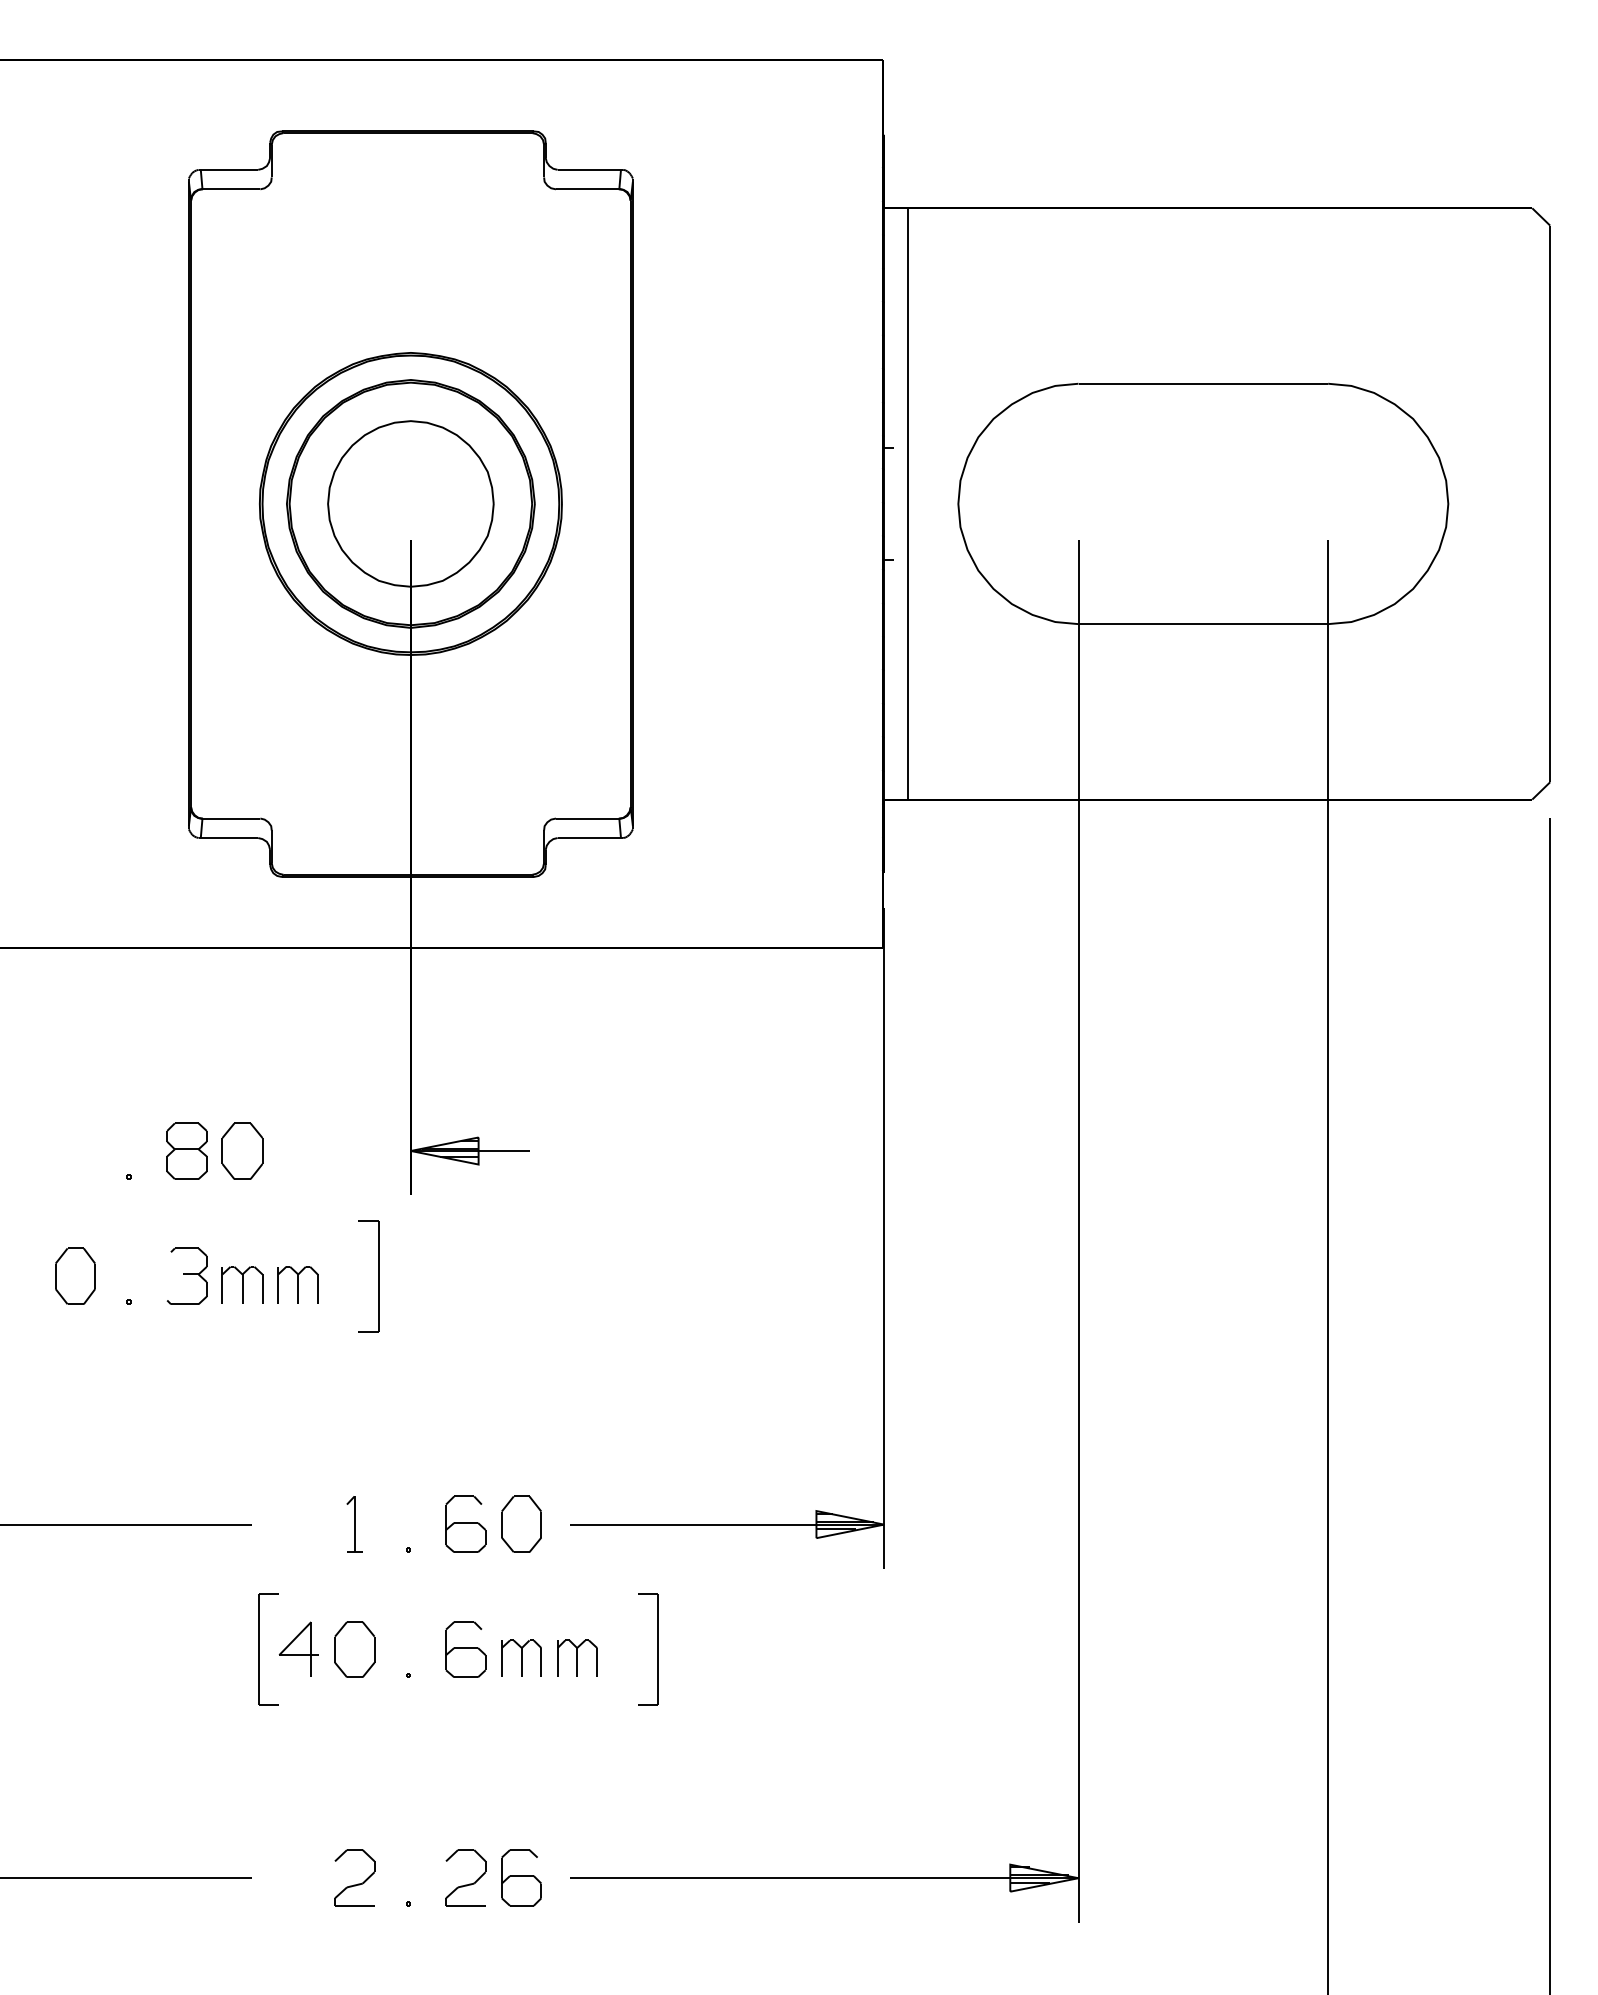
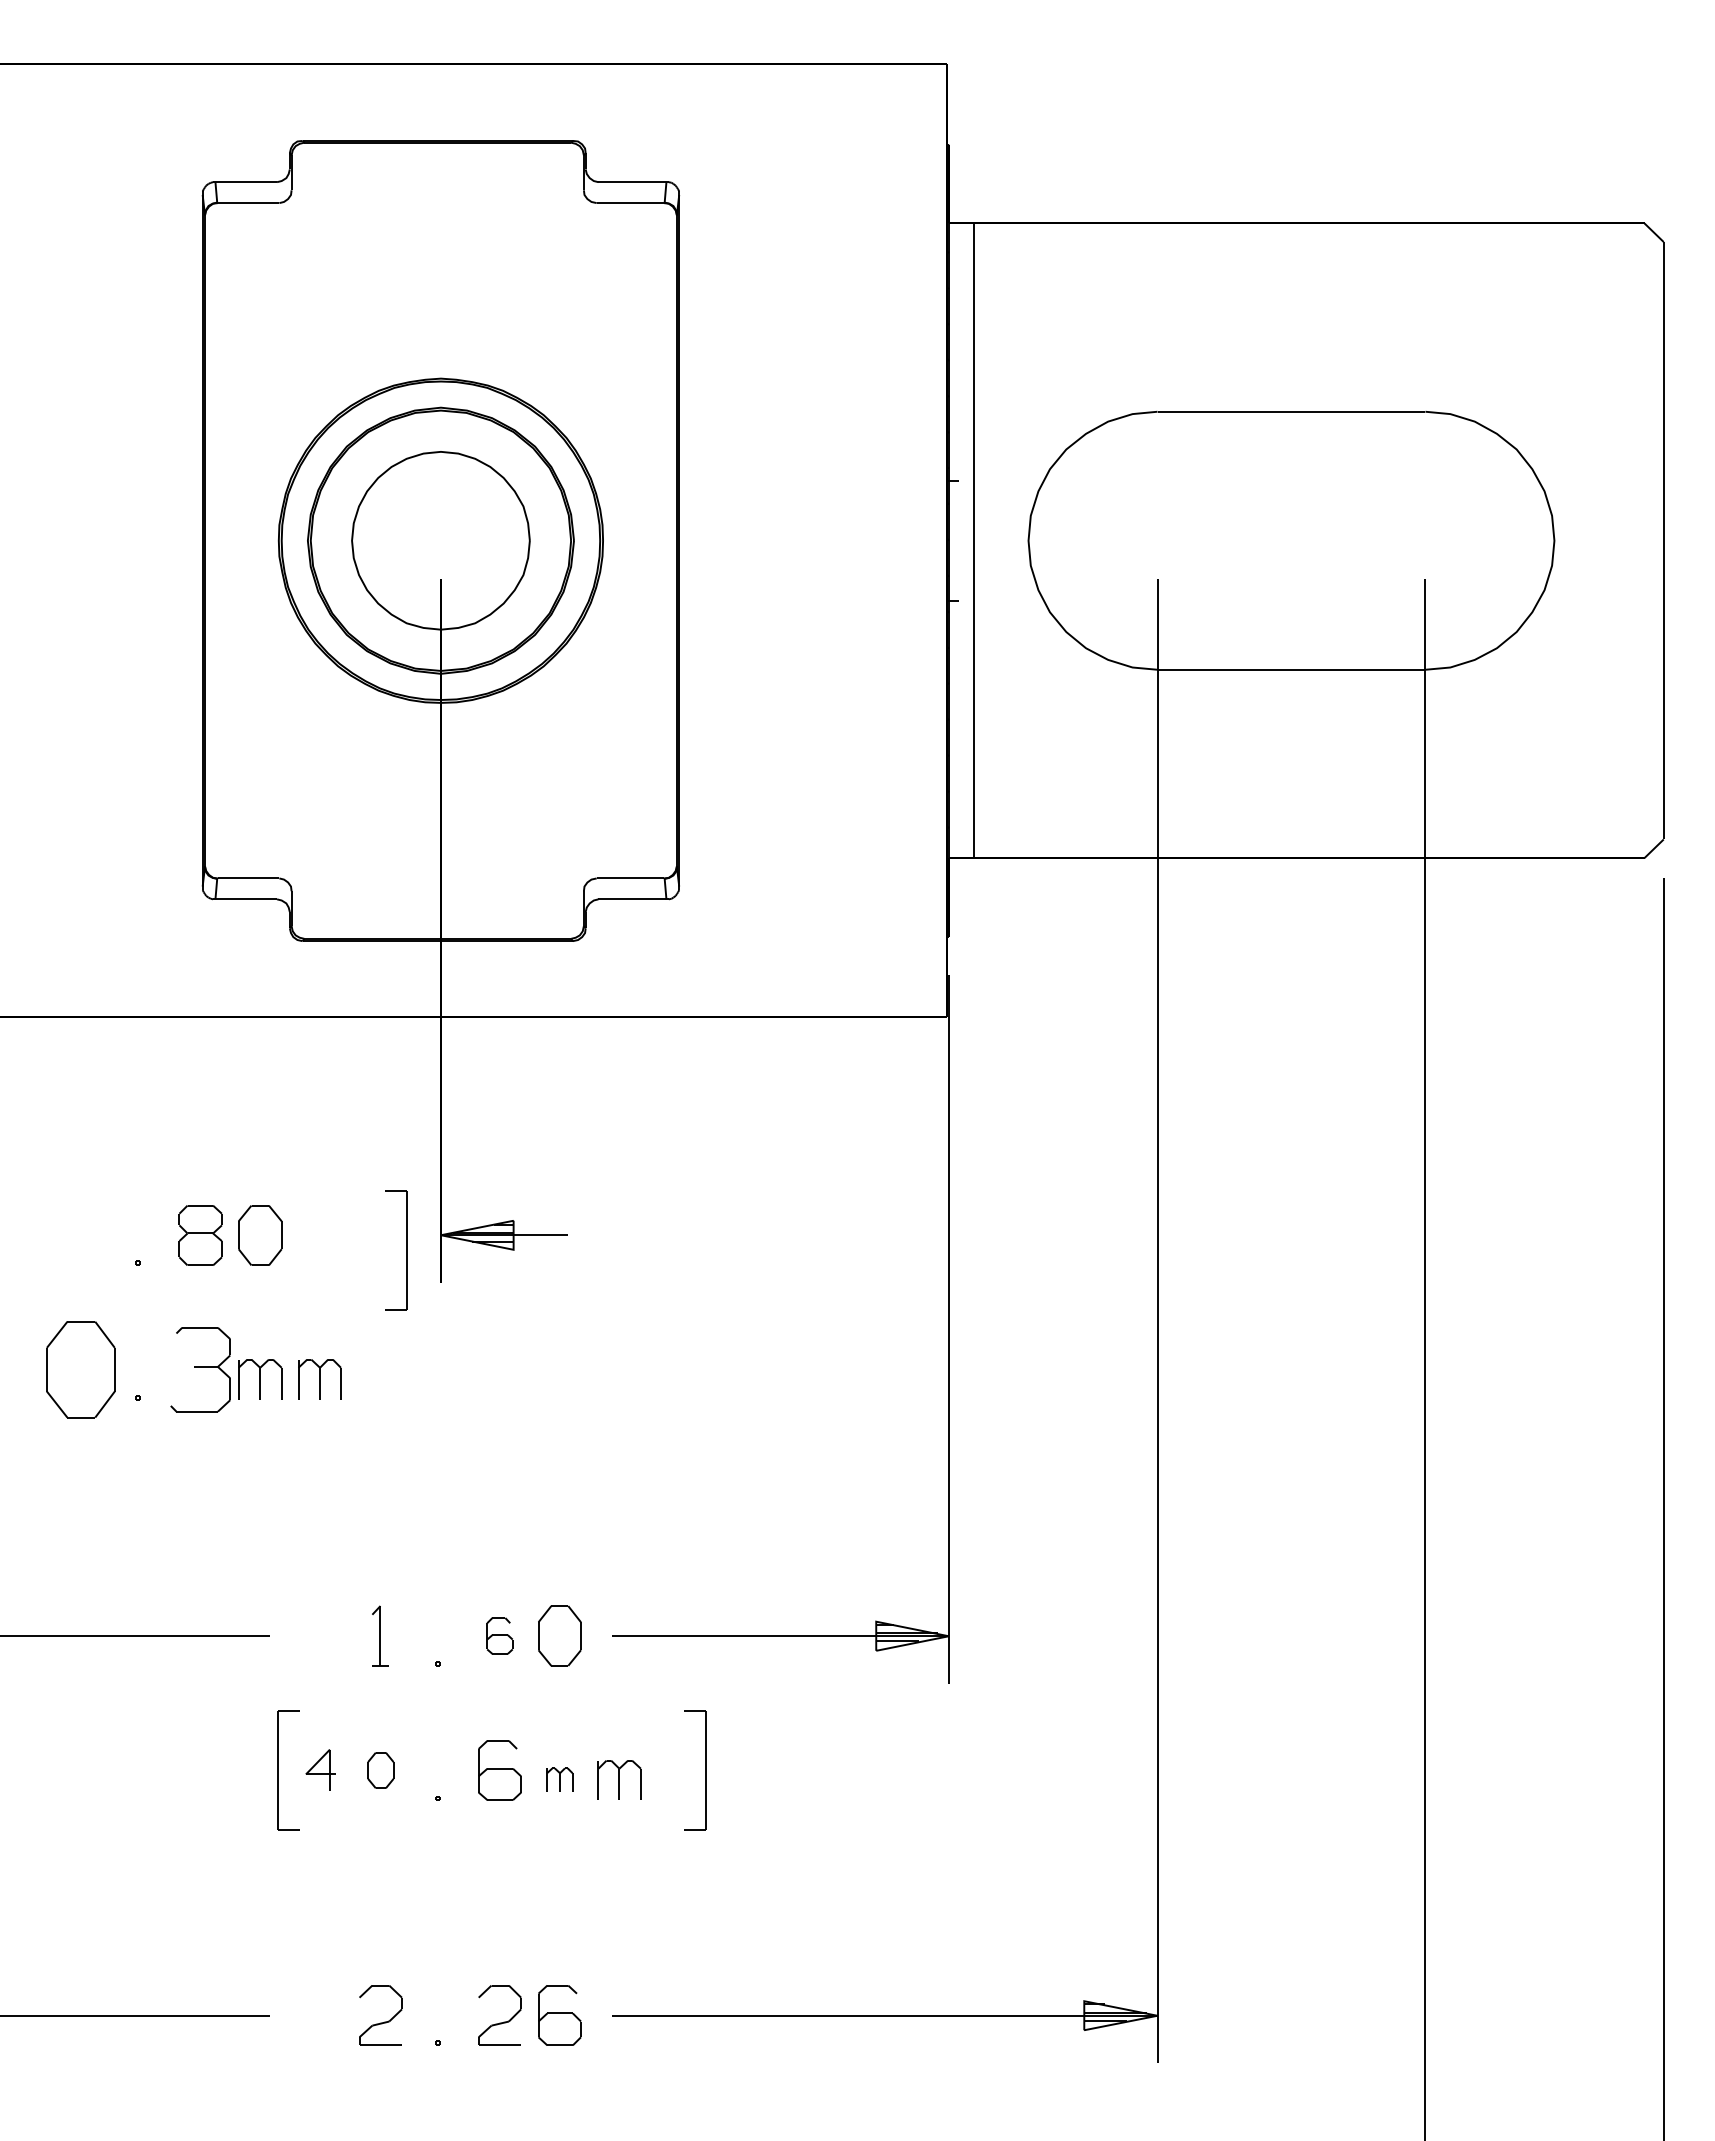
part: (75, 1276) -> (80, 1369), size x1.6
part: (186, 1276) -> (200, 1369), size x1.4
part: (378, 1276) -> (406, 1250), moved
part: (465, 1523) -> (499, 1635), size x0.6
part: (298, 1648) -> (320, 1769), size x0.7
part: (354, 1649) -> (380, 1770), size x0.6
part: (521, 1658) -> (559, 1779), size x0.6

